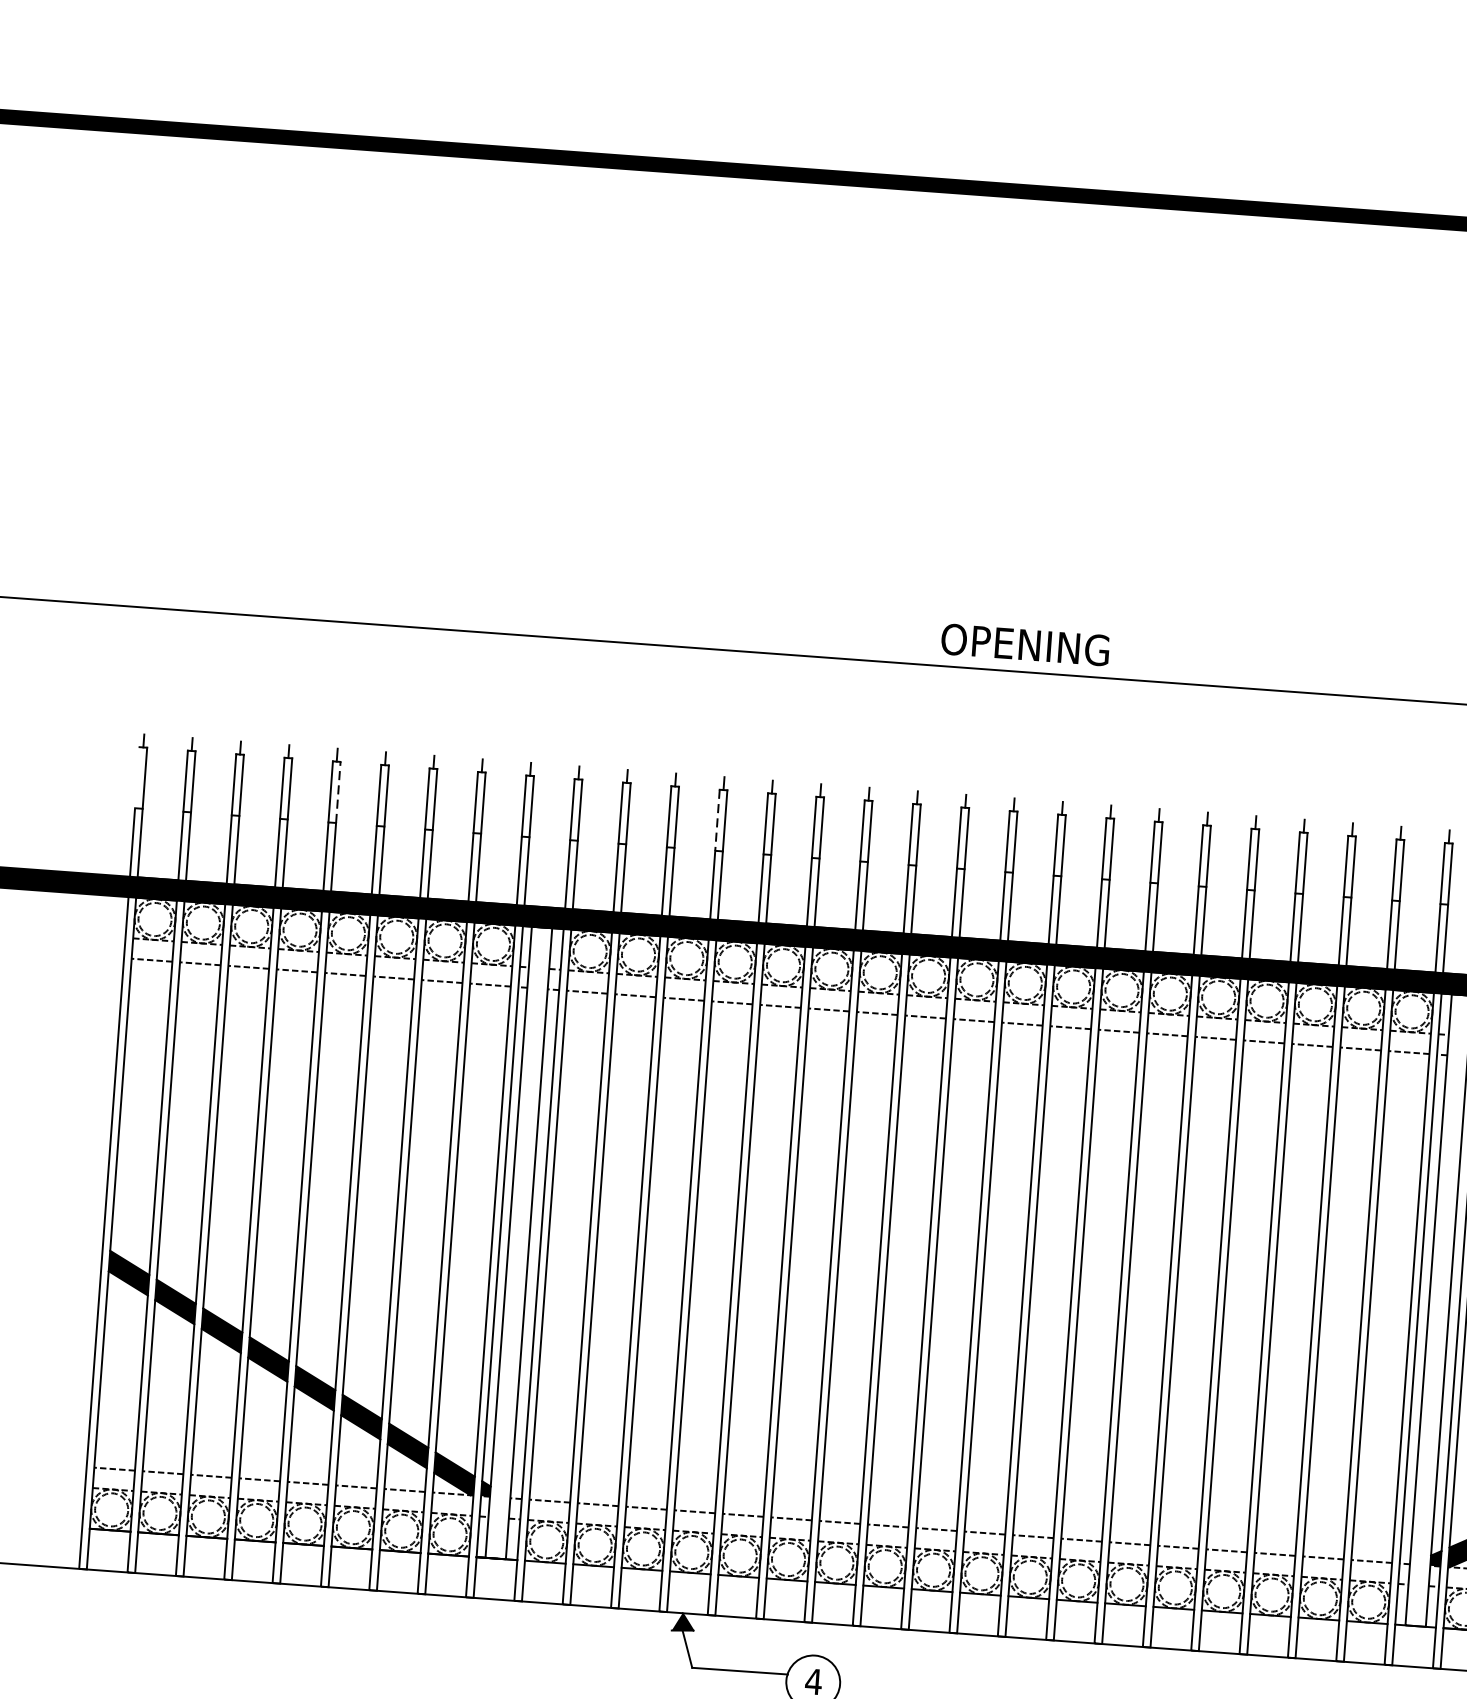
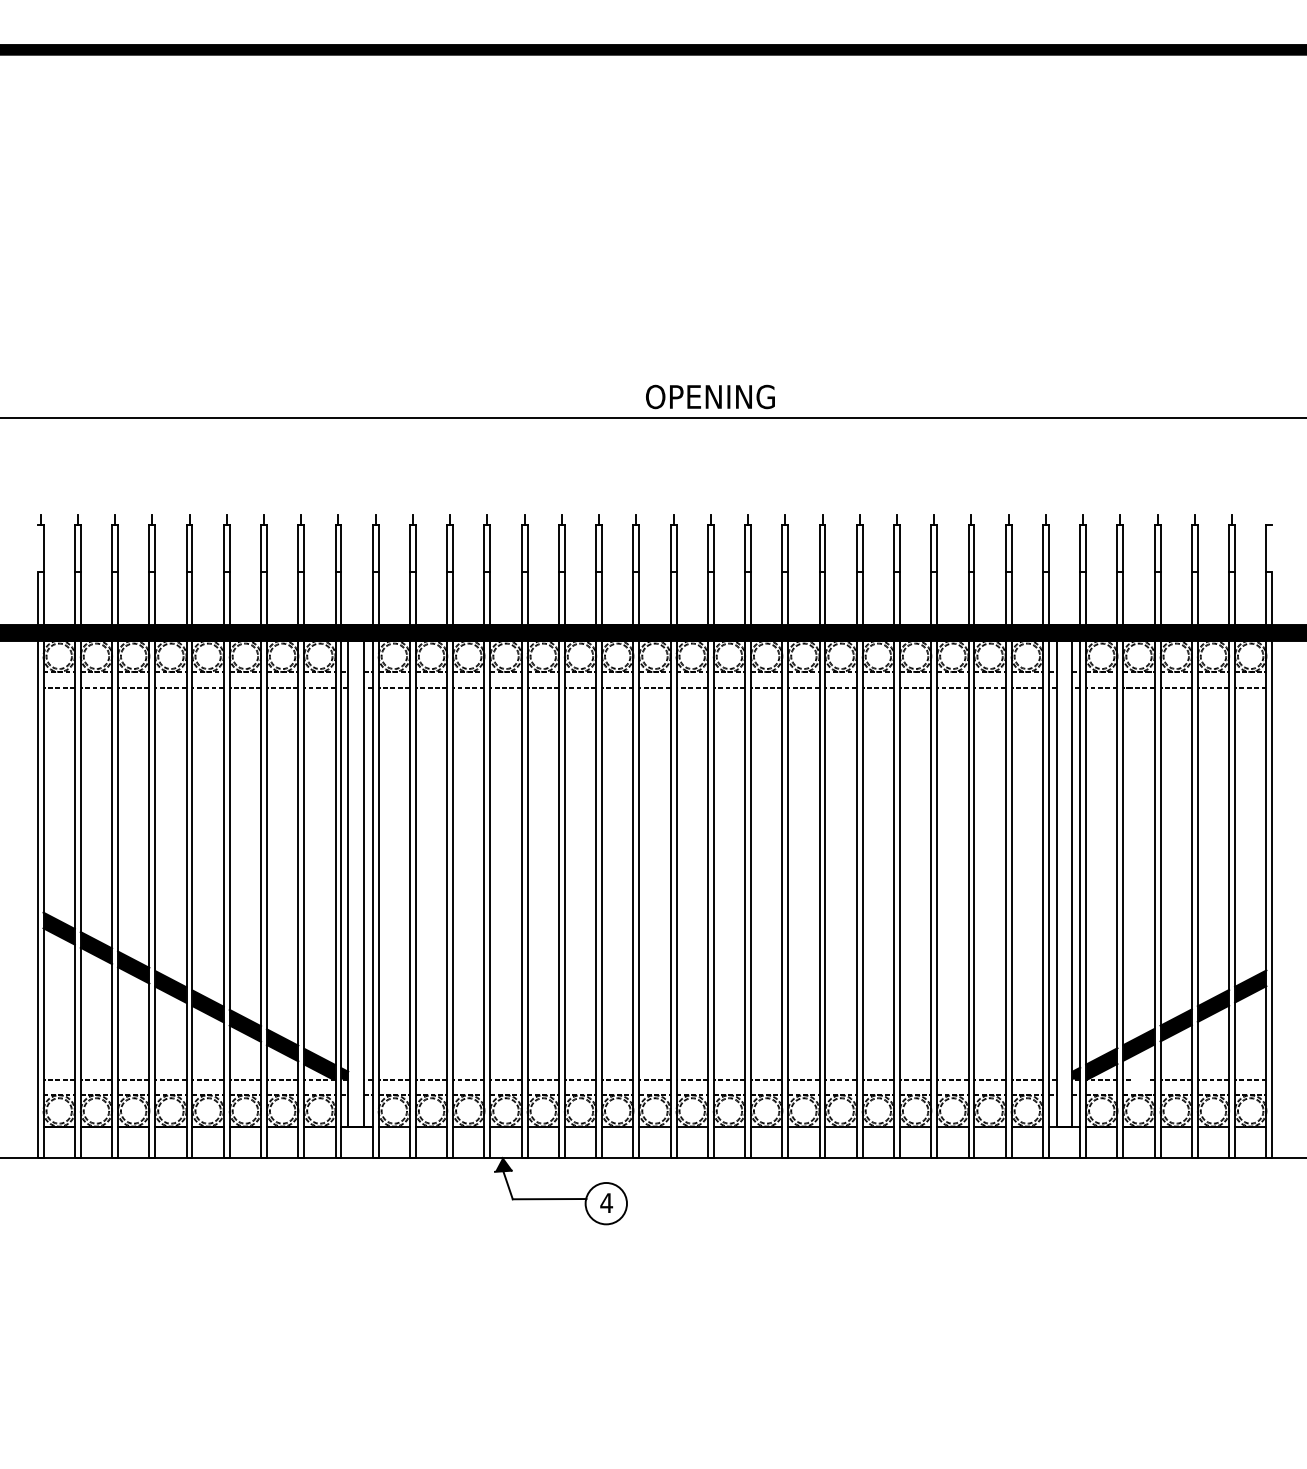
line: (338, 792) -> (192, 548), dashed -> solid
line: (717, 820) -> (484, 548), dashed -> solid

